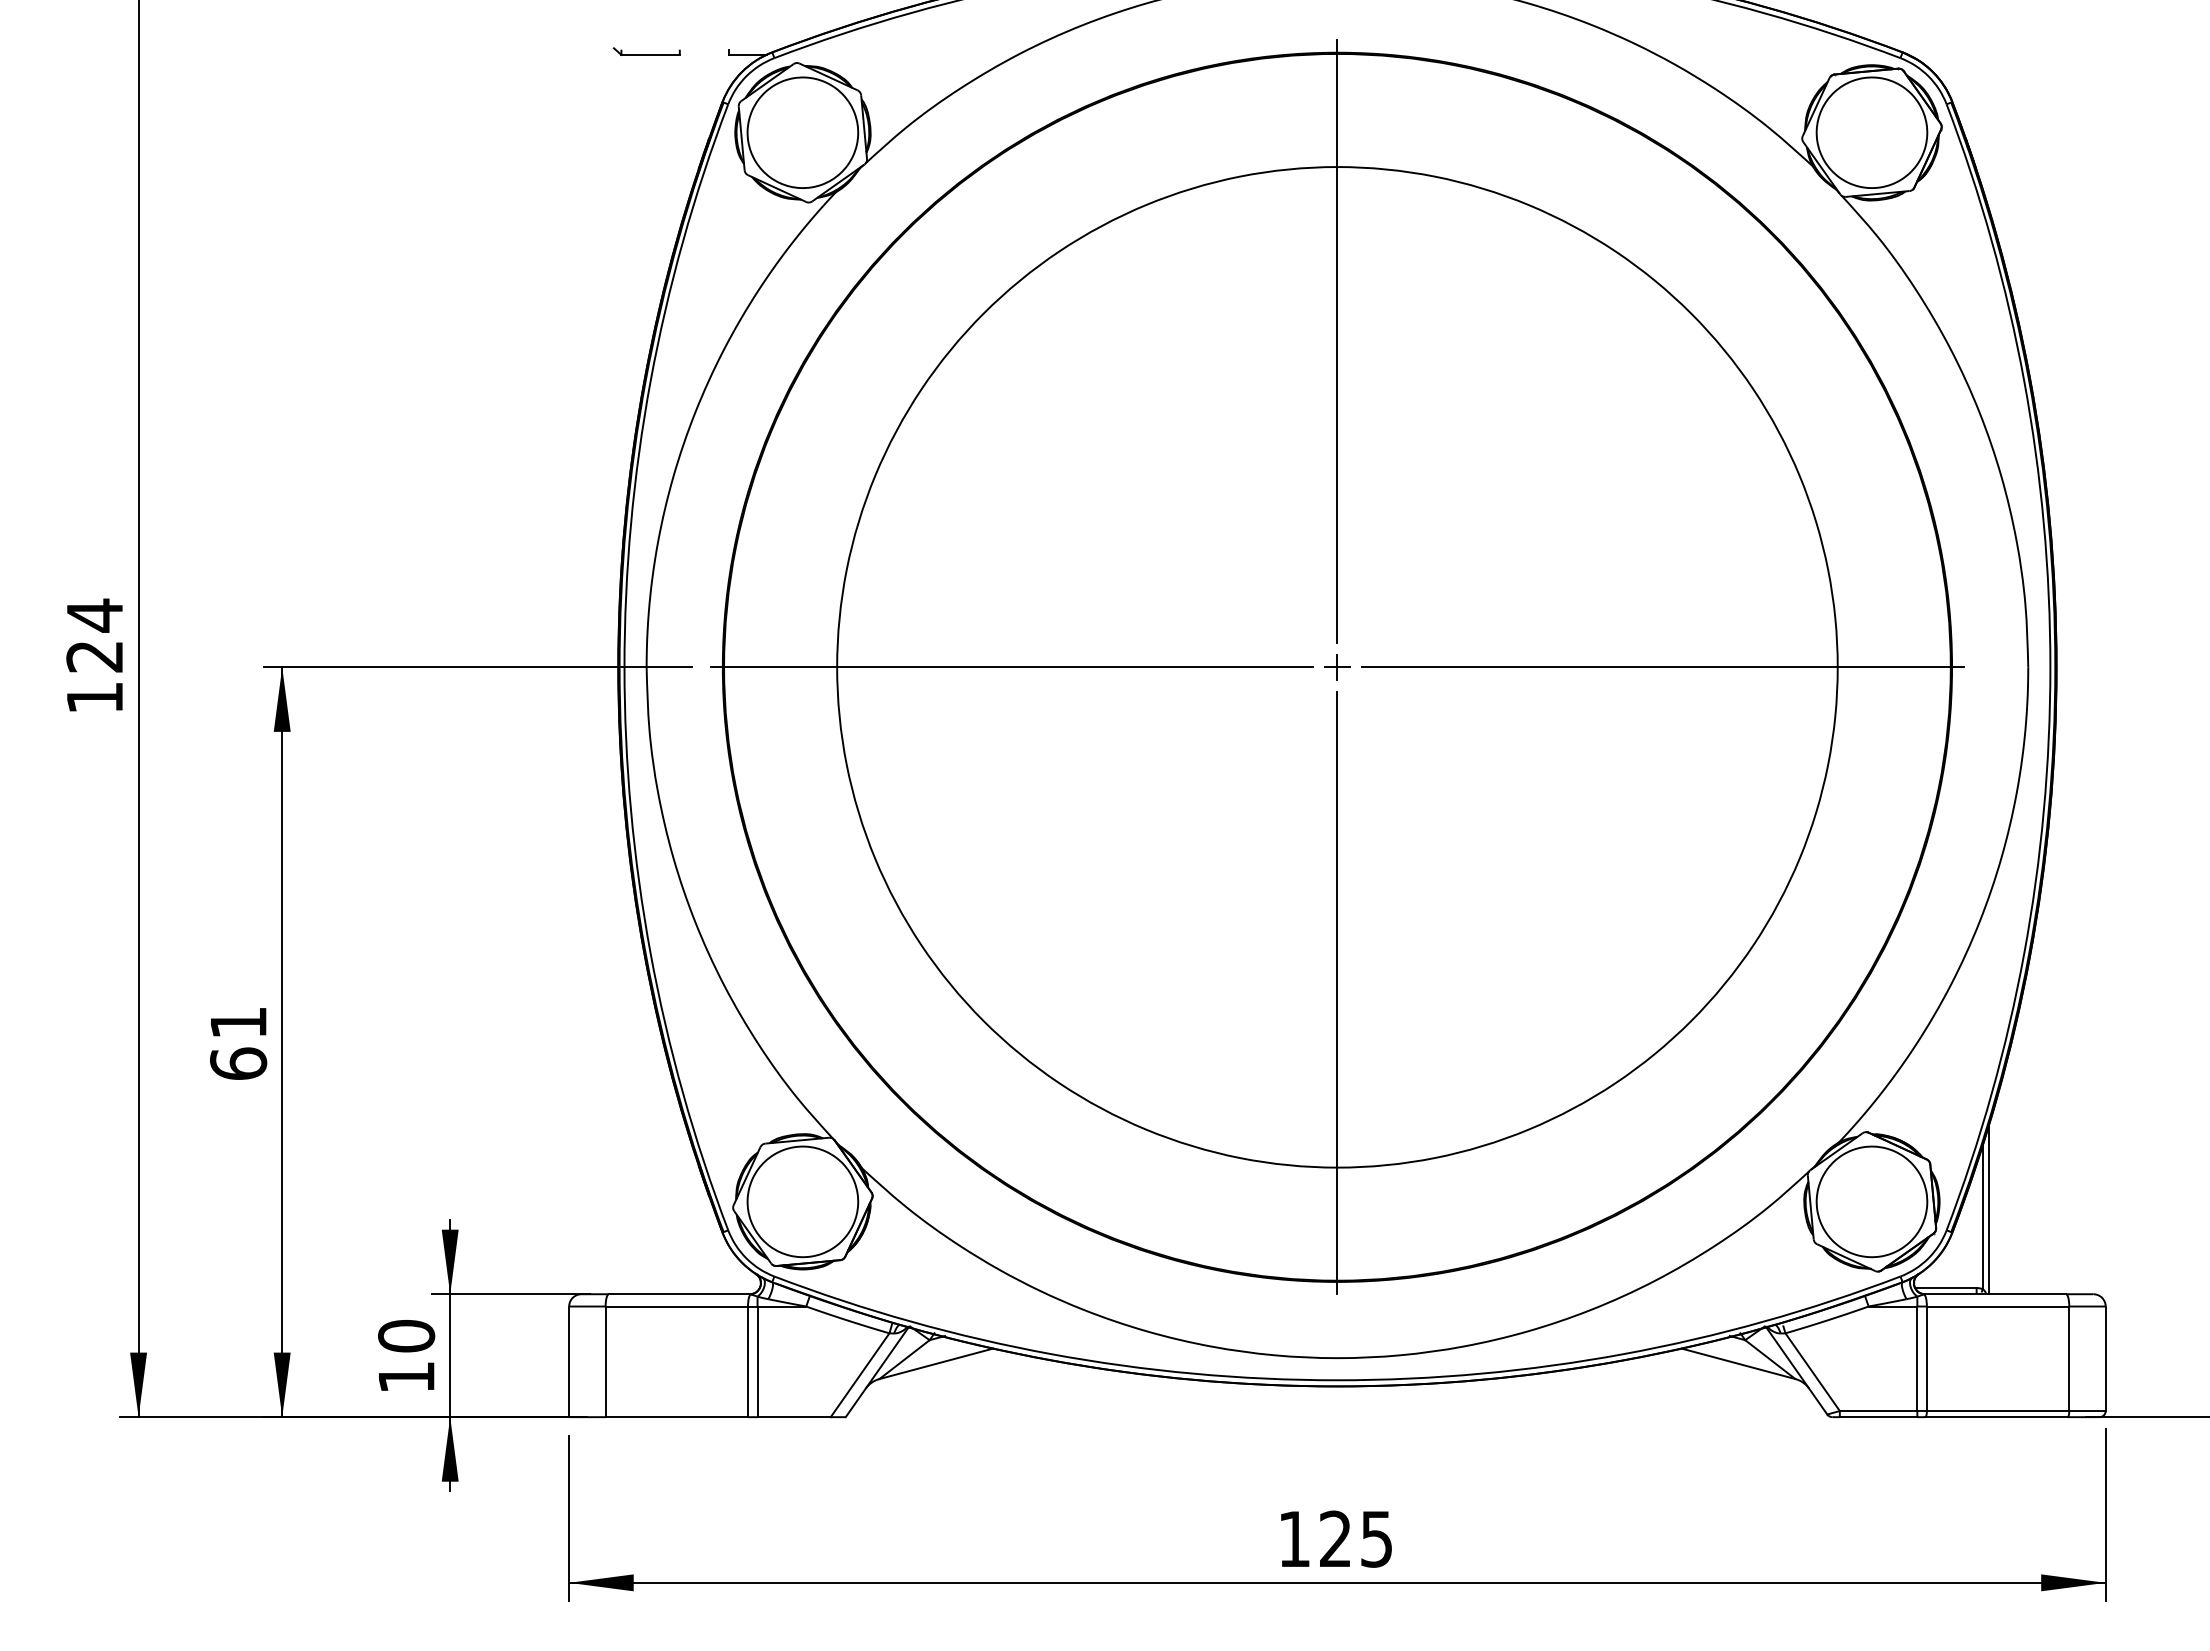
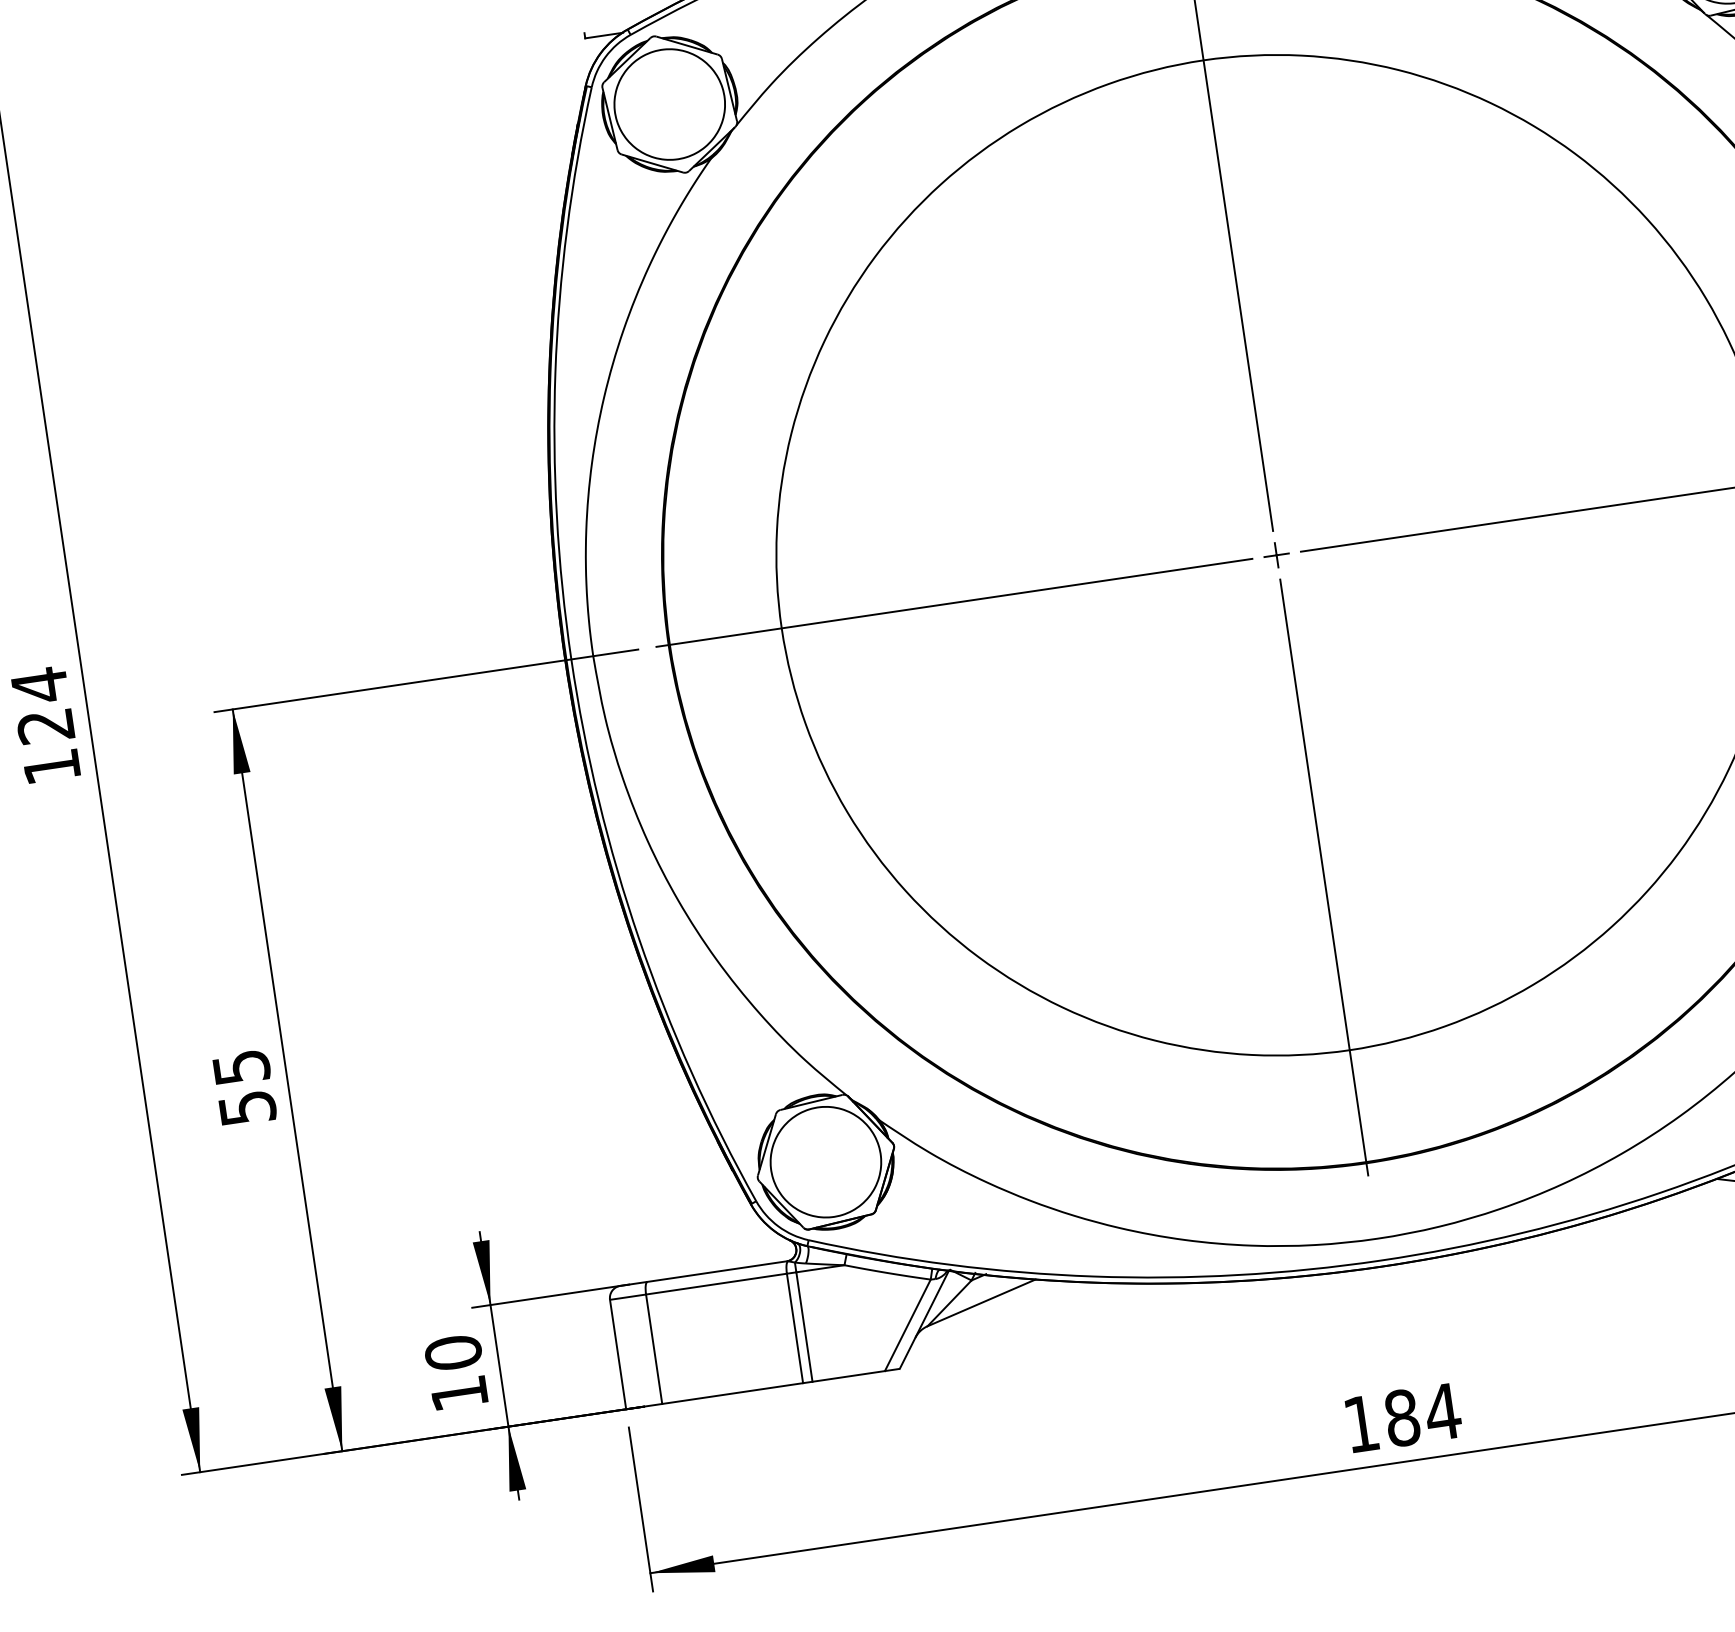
part: (646, 51) -> (503, 46), removed
text: (238, 1043) -> (244, 1087), 61 -> 55
text: (1356, 1538) -> (1422, 1414), 125 -> 184

